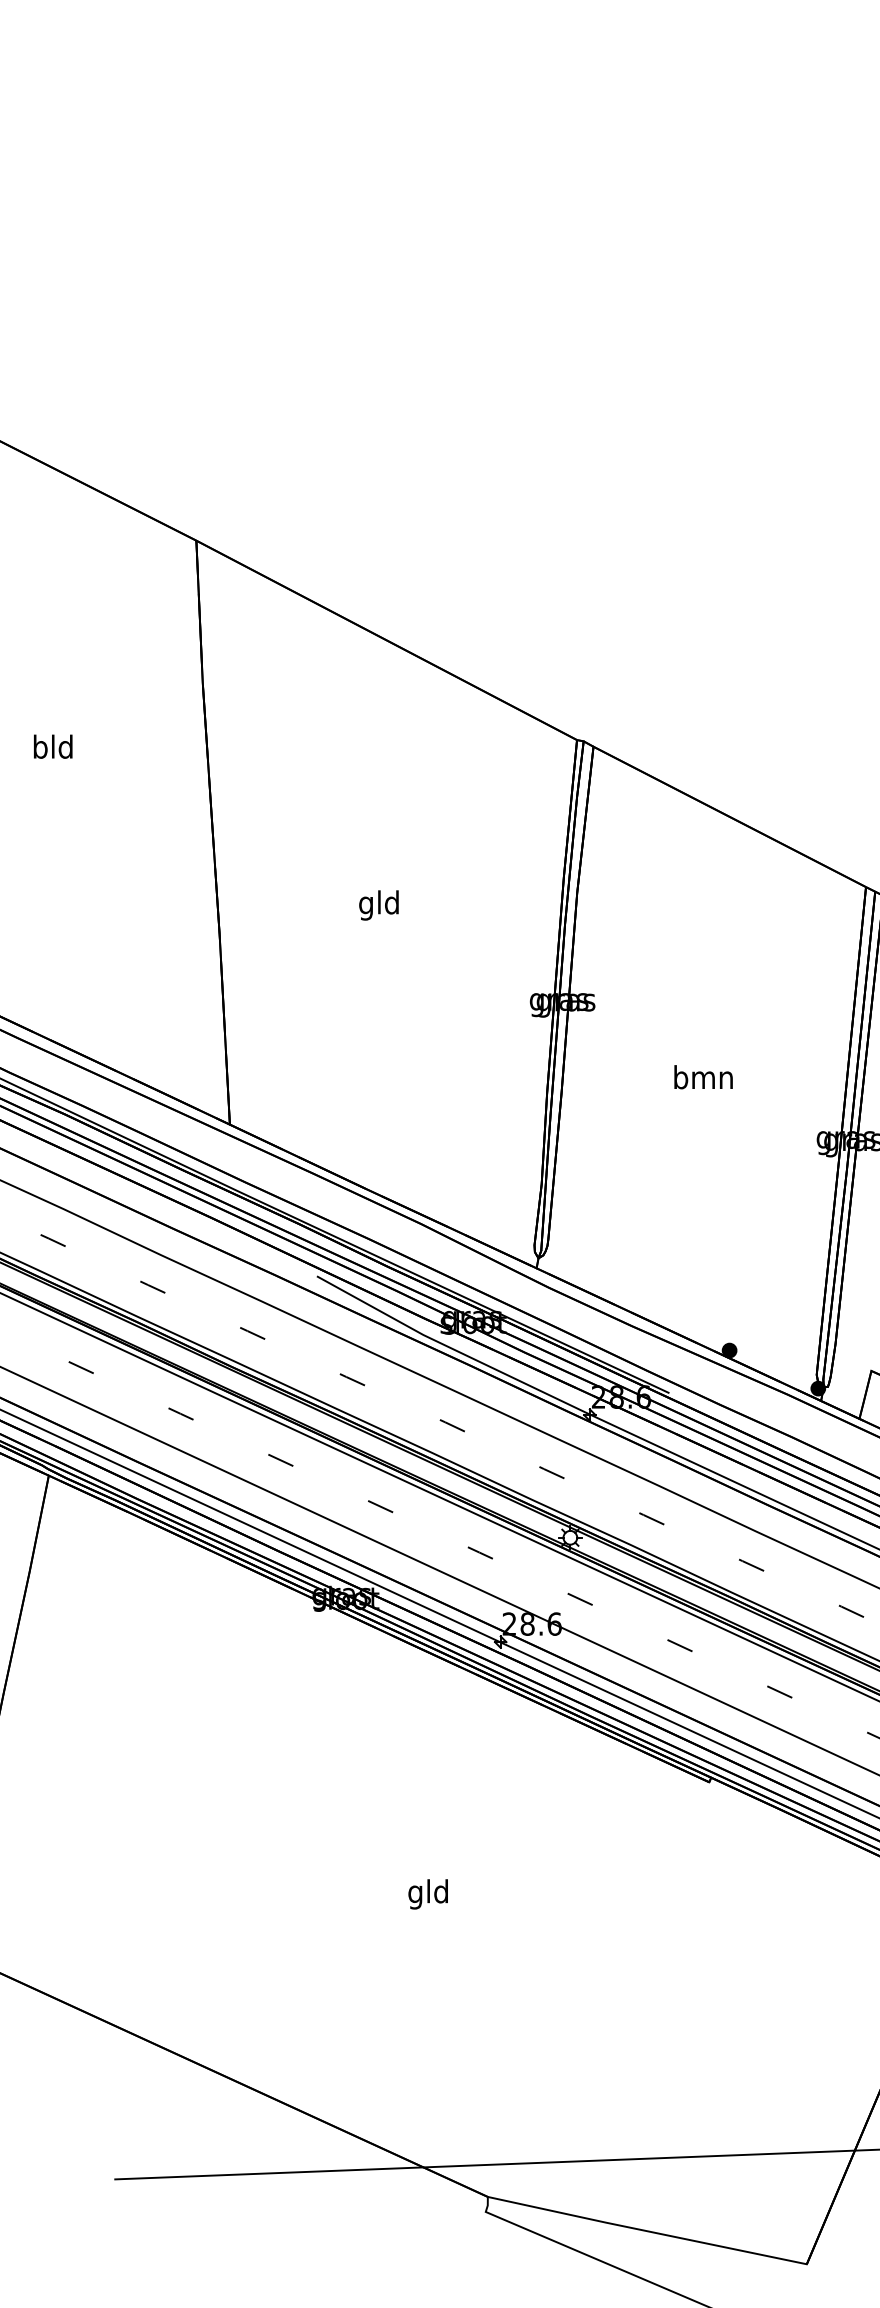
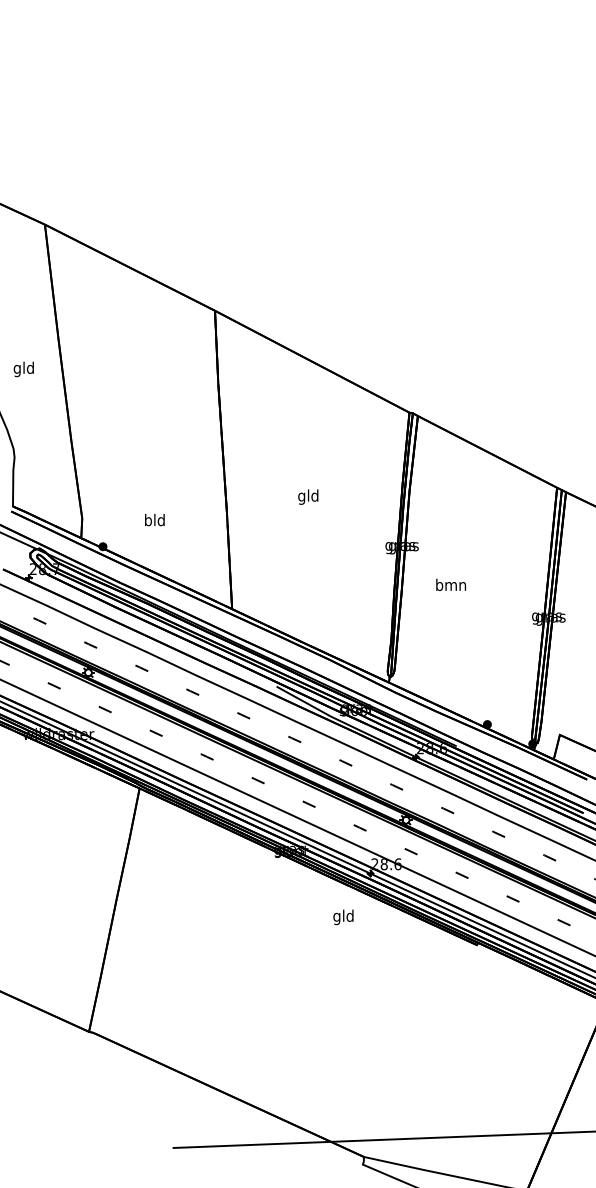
text: (52, 747) -> (154, 520), moved
text: (702, 1076) -> (450, 584), moved
text: (428, 1894) -> (343, 917), moved

